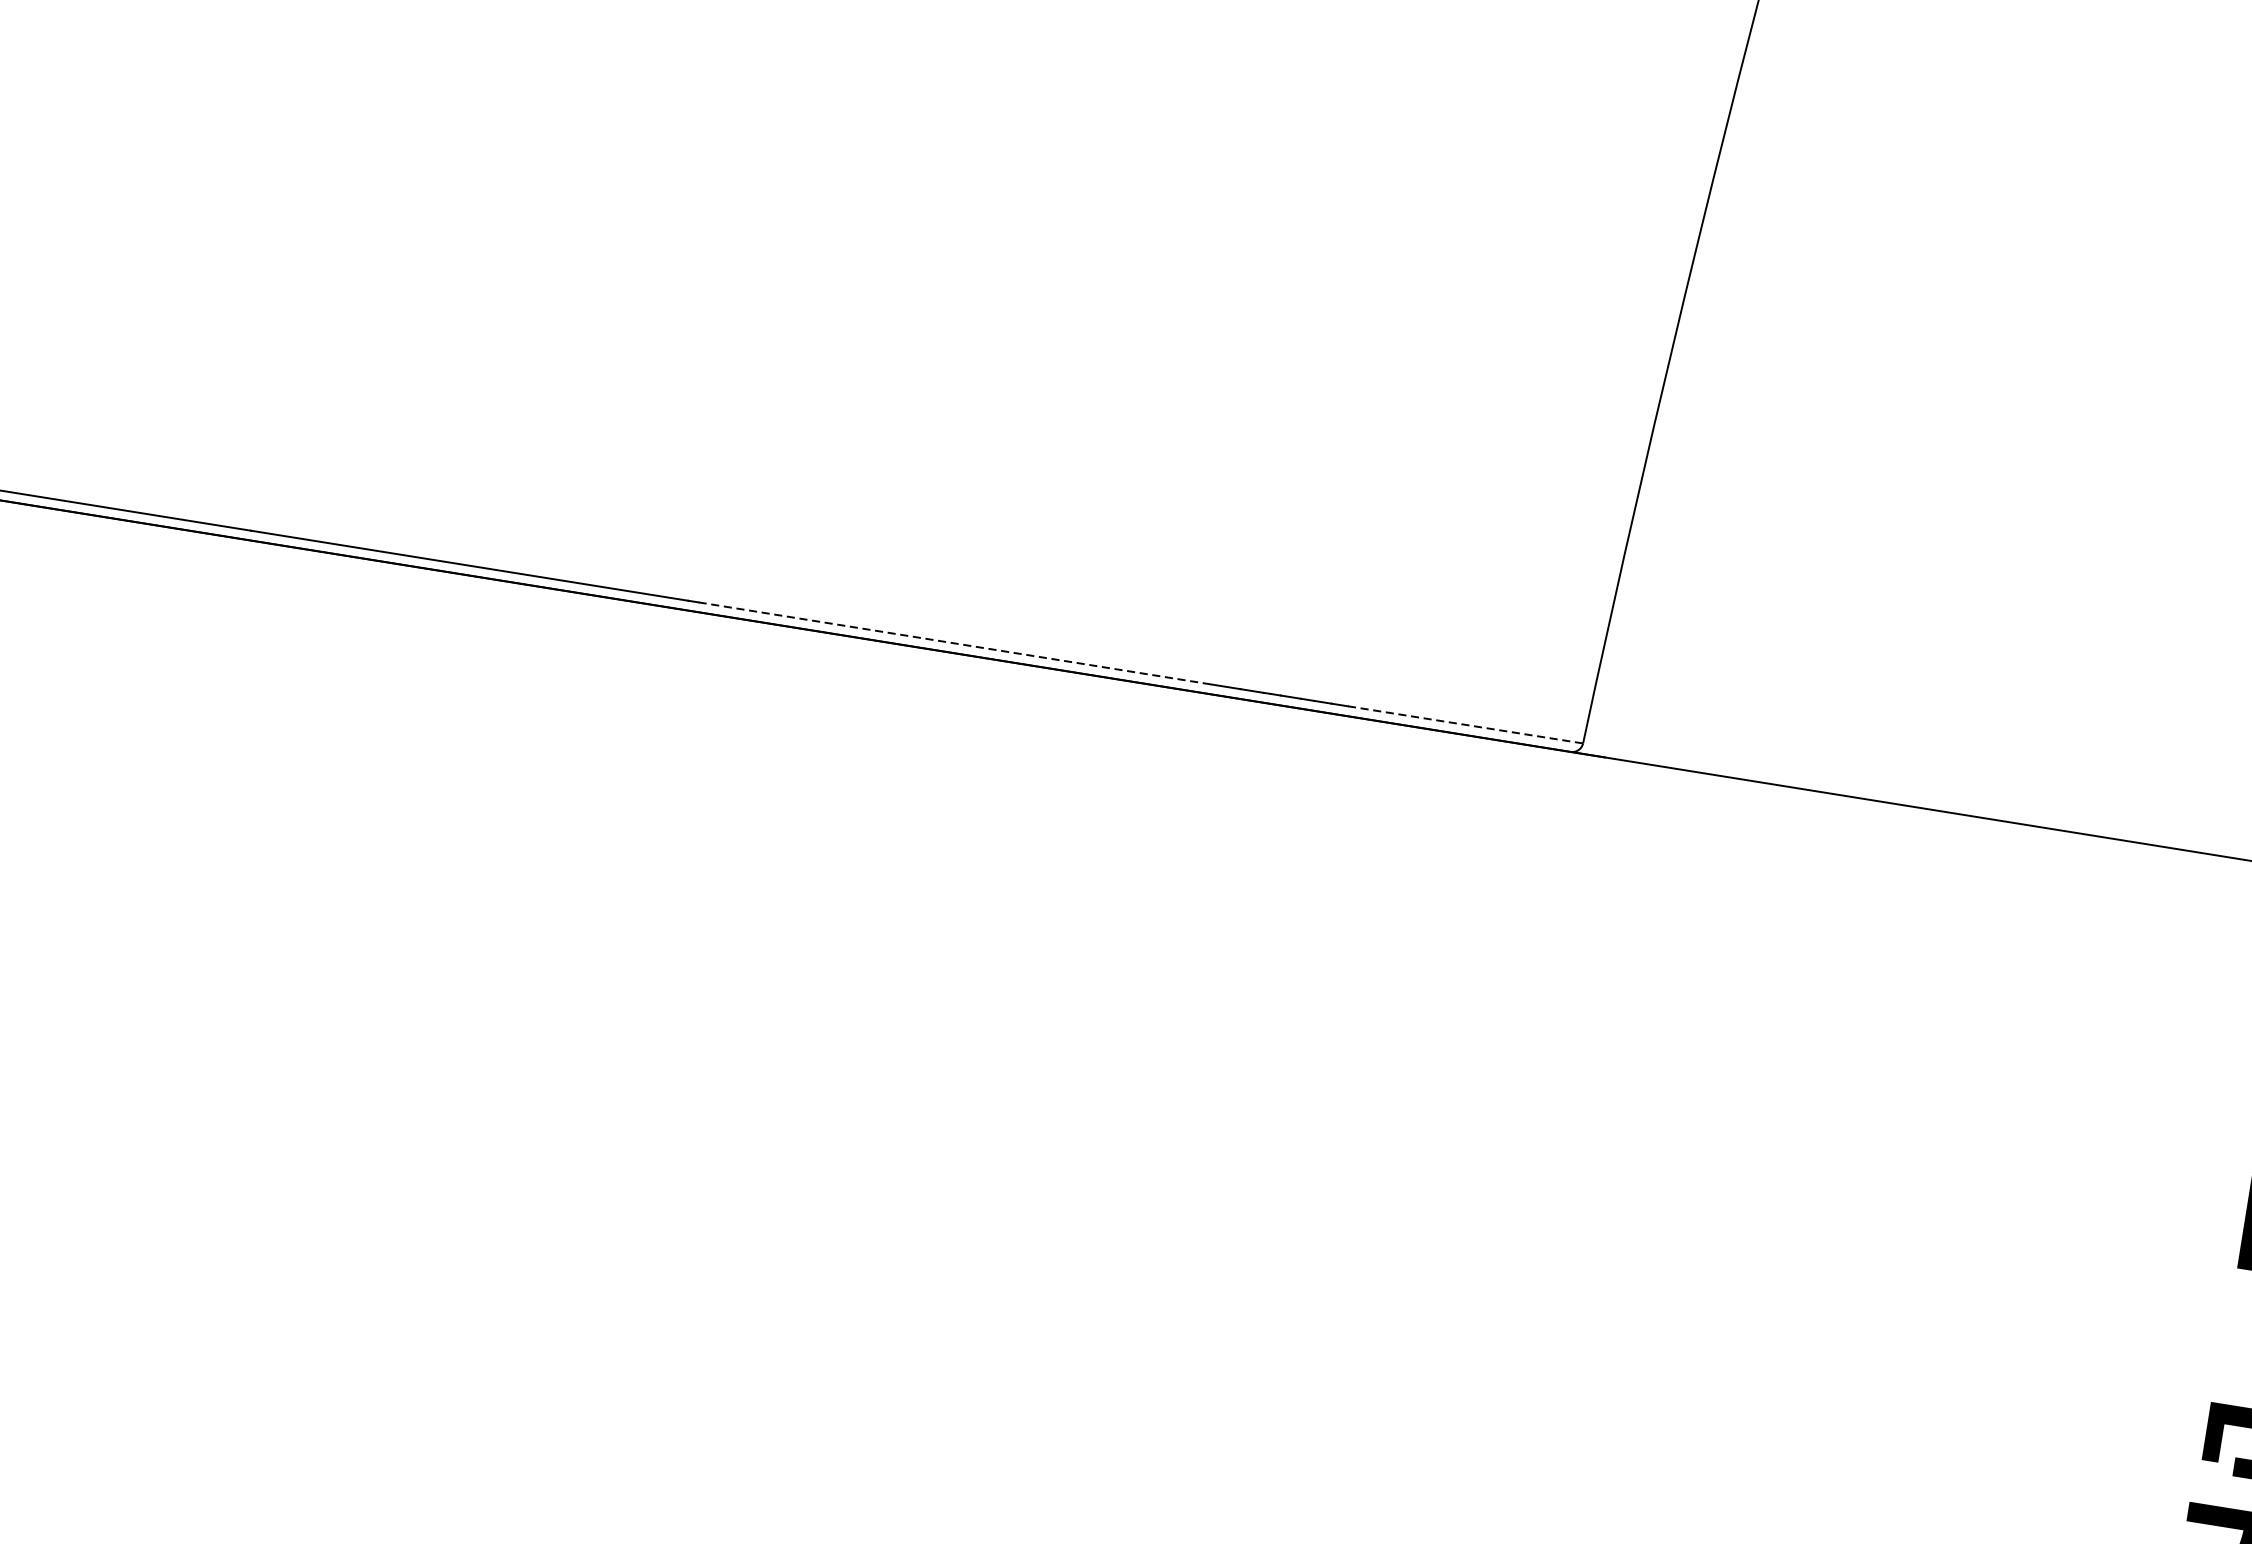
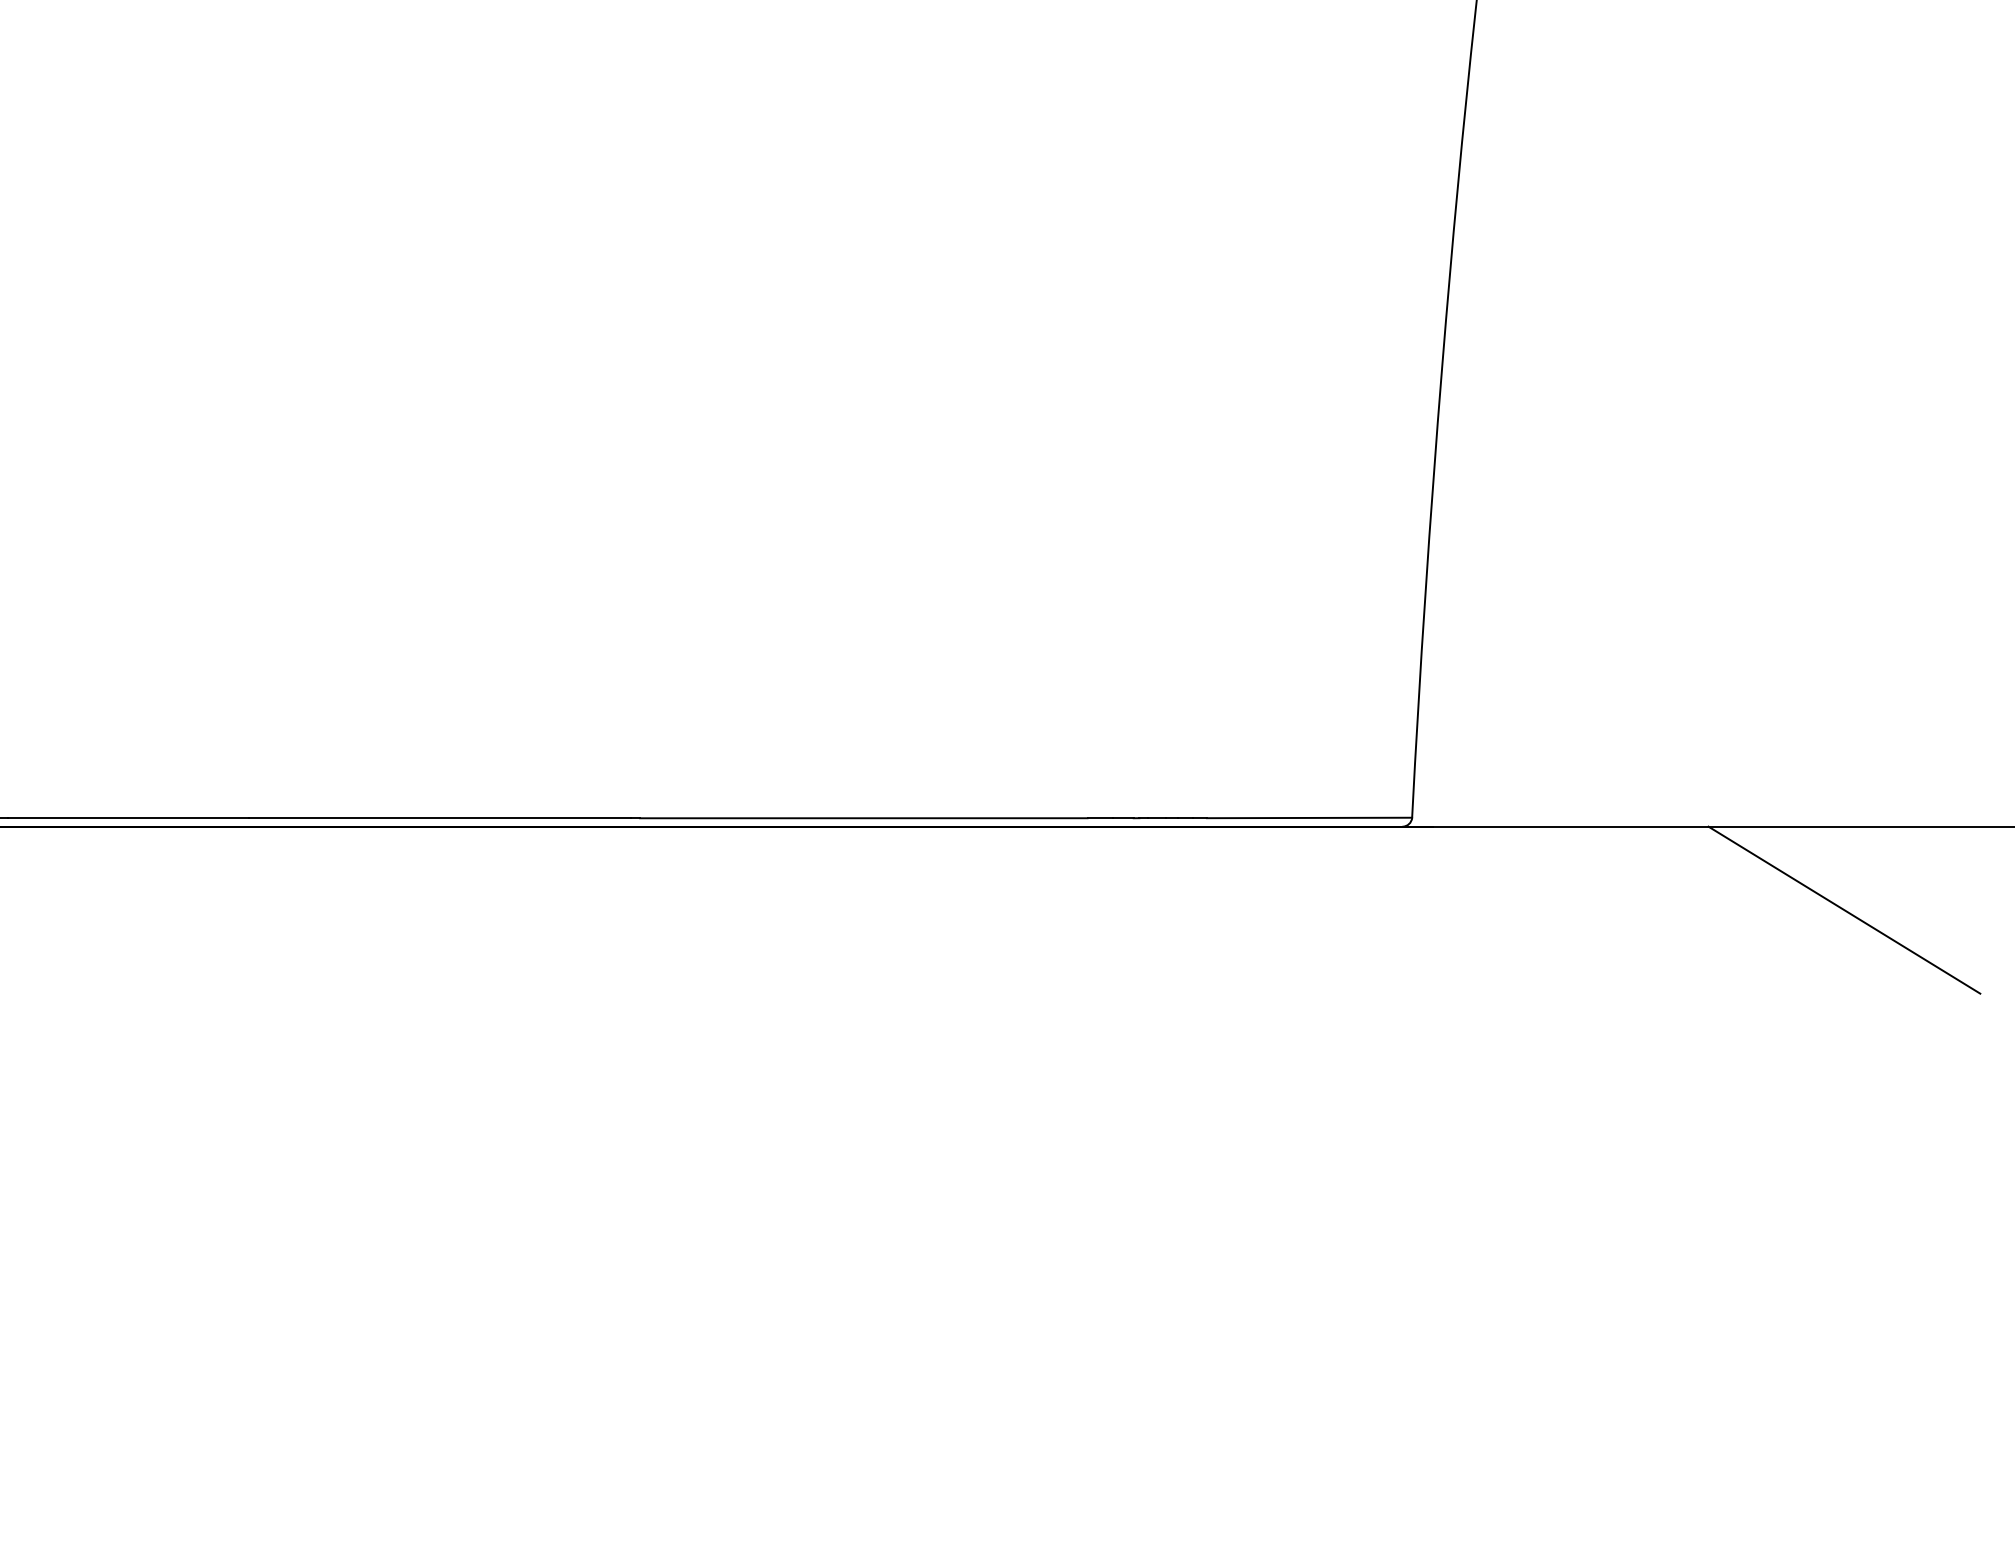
line: (954, 643) -> (863, 818), dashed -> solid
line: (1465, 724) -> (1309, 817), dashed -> solid
line: (2061, 927) -> (1844, 909), added

